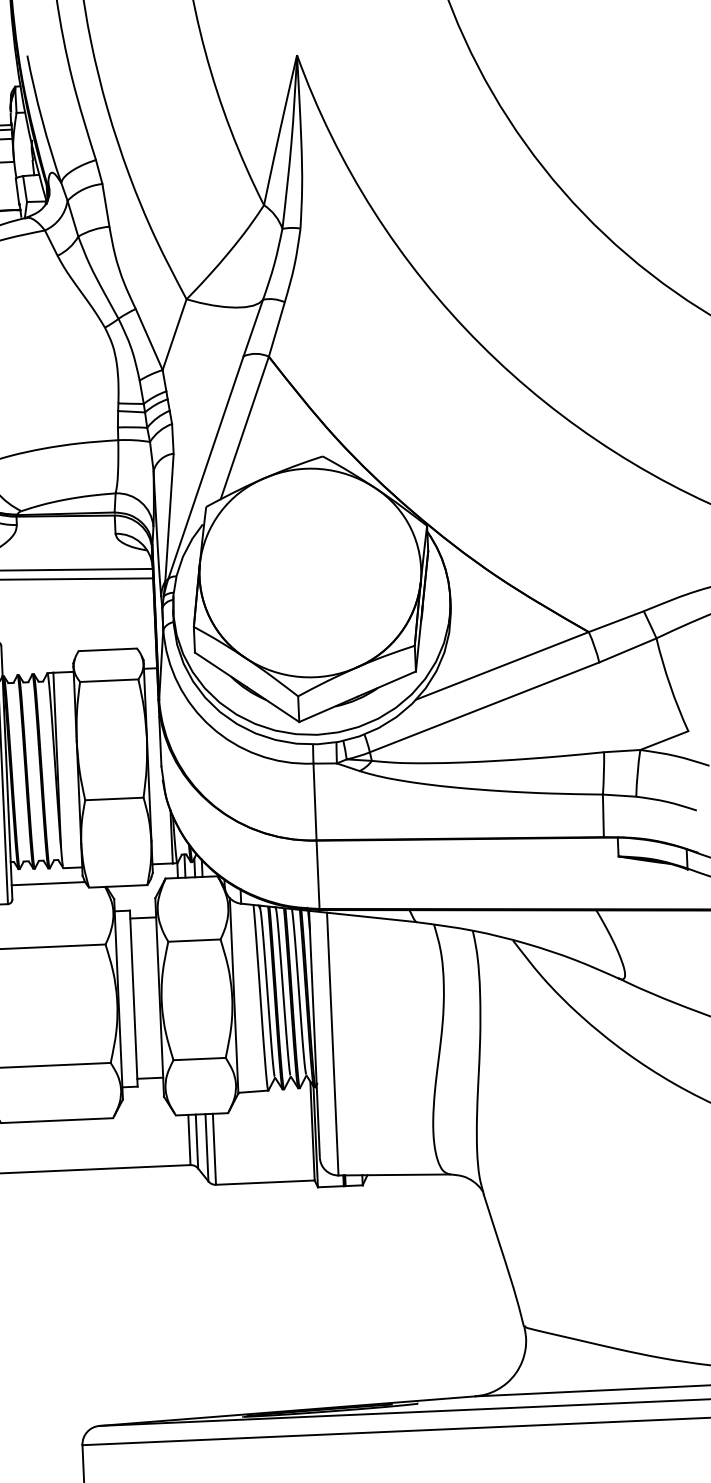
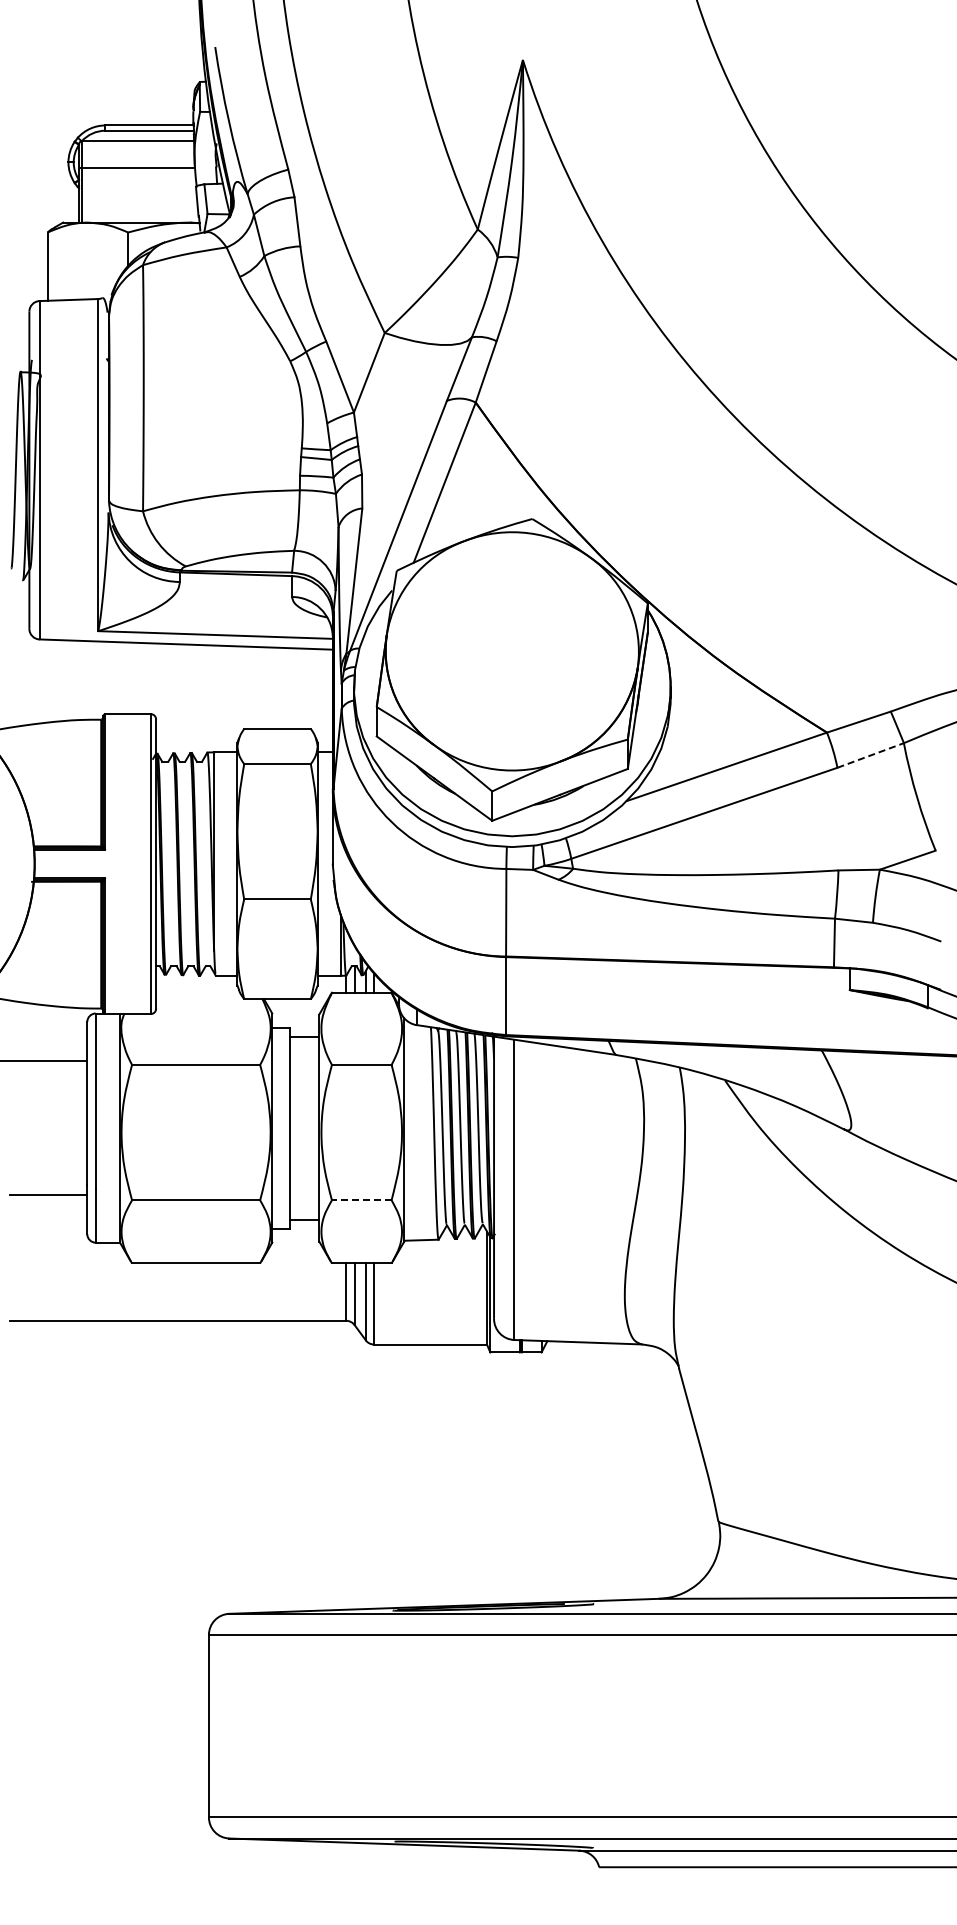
line: (628, 650) -> (871, 755), solid -> dashed
line: (48, 883) -> (198, 992), removed
line: (199, 1059) -> (361, 1200), solid -> dashed

